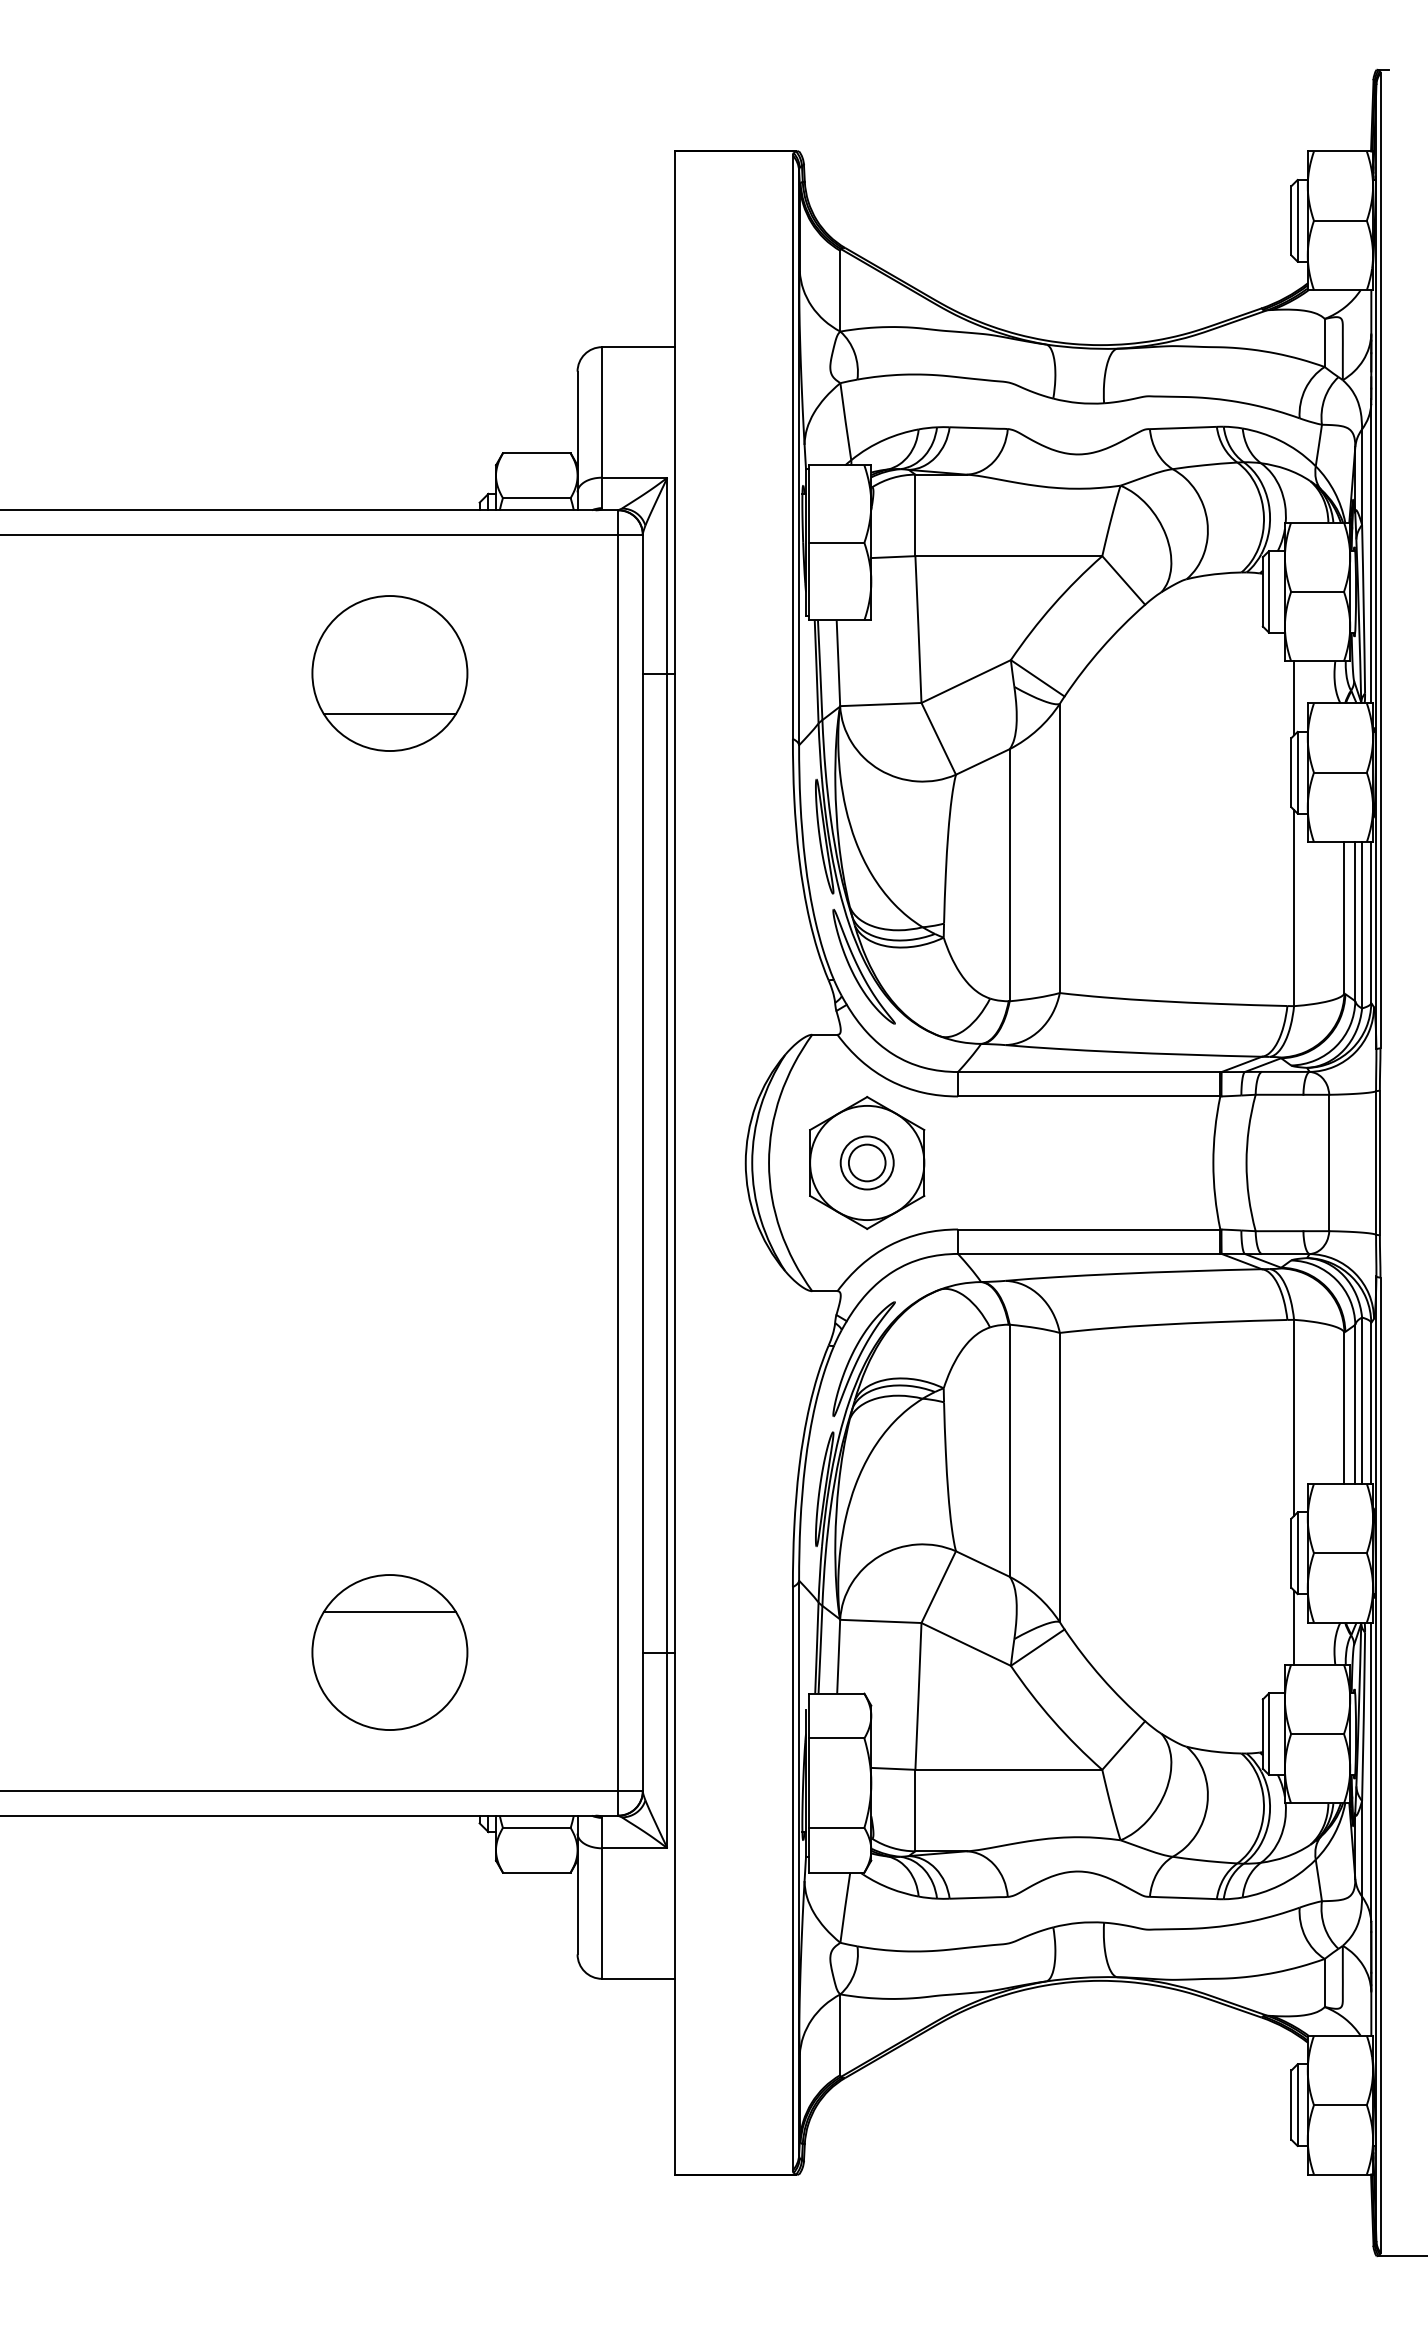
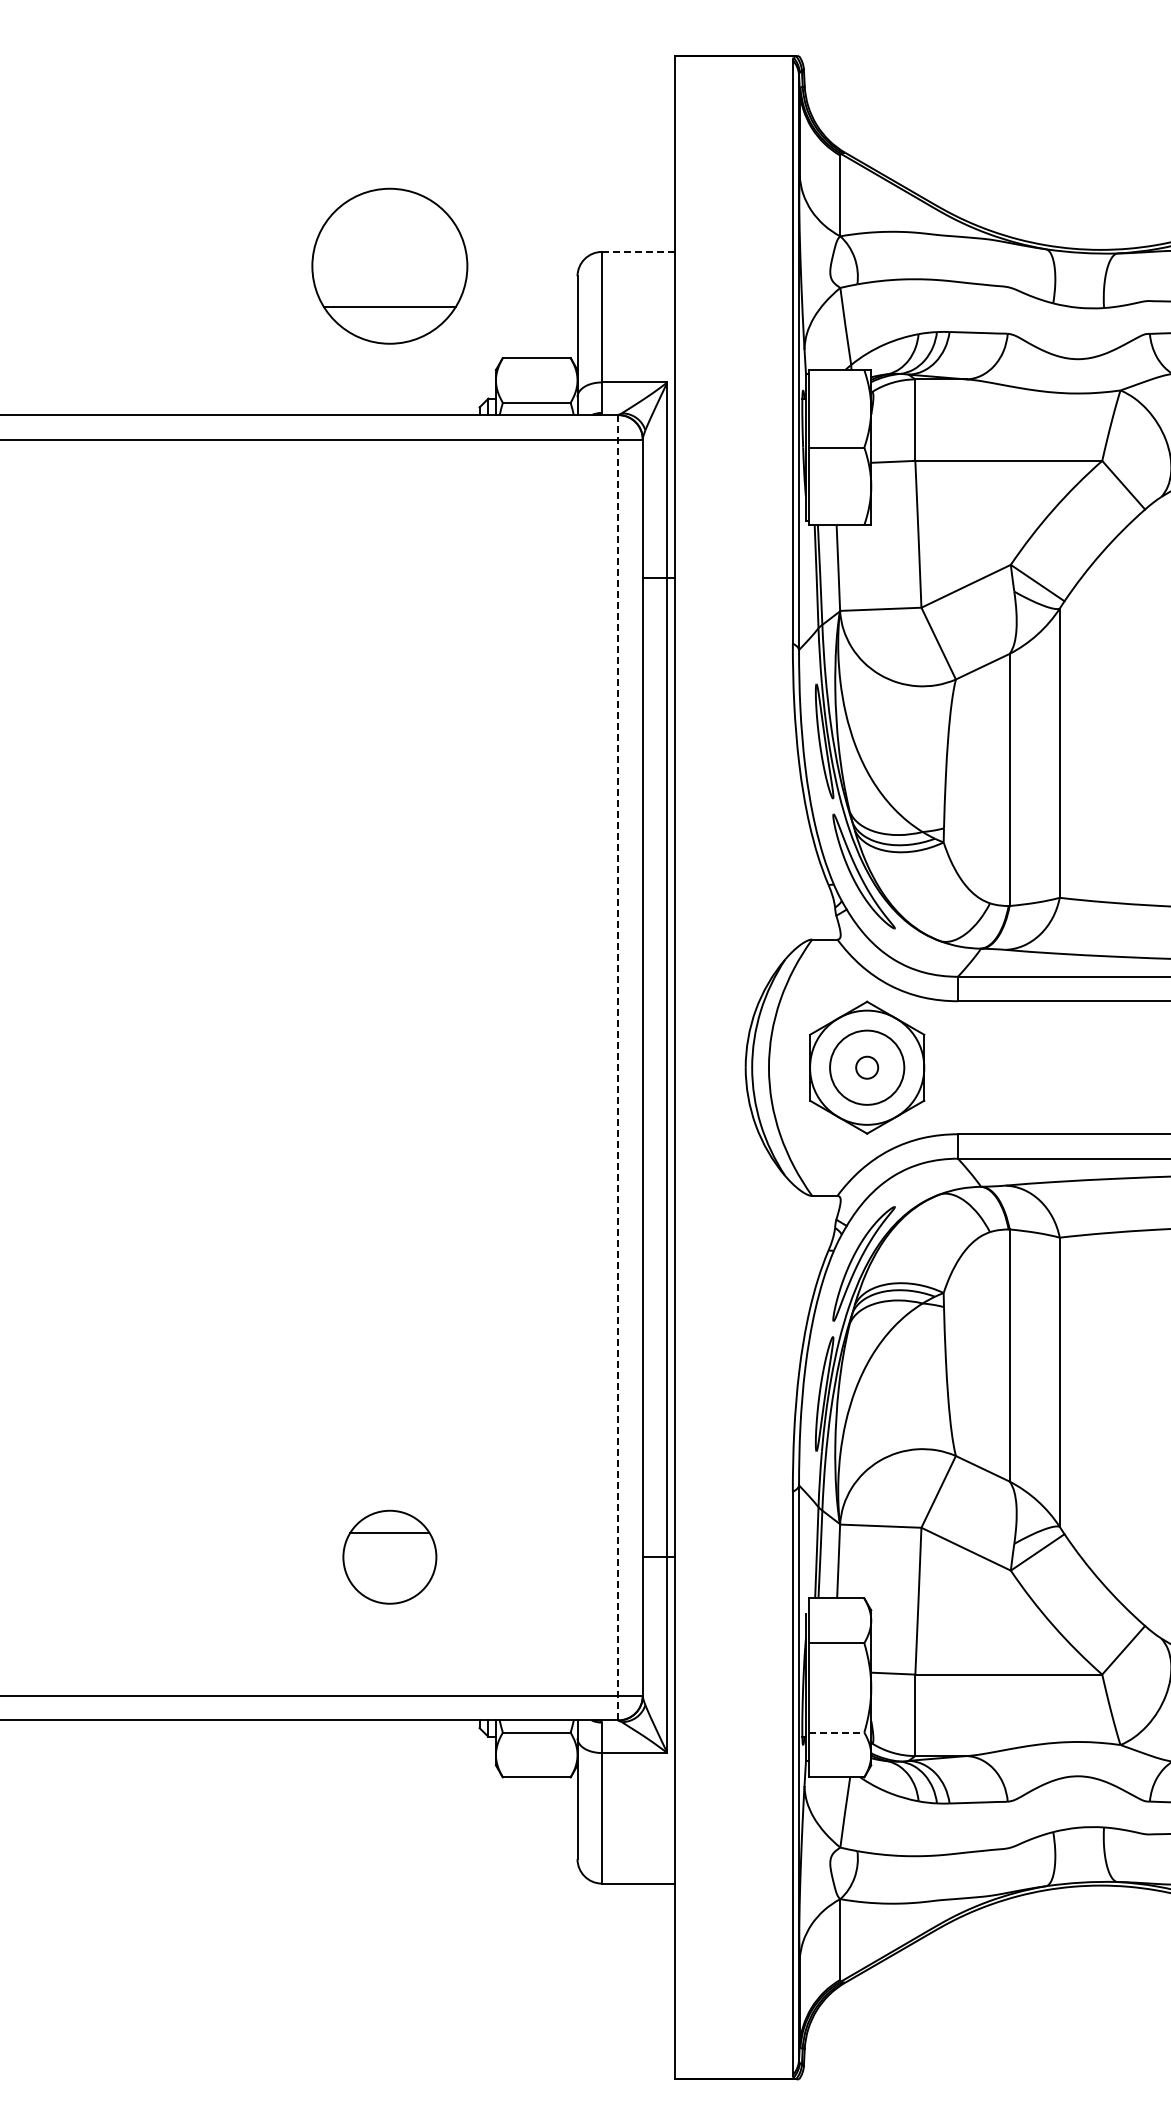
line: (638, 347) -> (638, 252), solid -> dashed
part: (389, 673) -> (389, 266), moved
line: (618, 1162) -> (618, 1067), solid -> dashed
circle: (866, 1162) -> (866, 1067), size x0.6
circle: (866, 1162) -> (866, 1067), size x1.4
part: (389, 1652) -> (389, 1557), size x0.6
line: (836, 1827) -> (836, 1732), solid -> dashed

